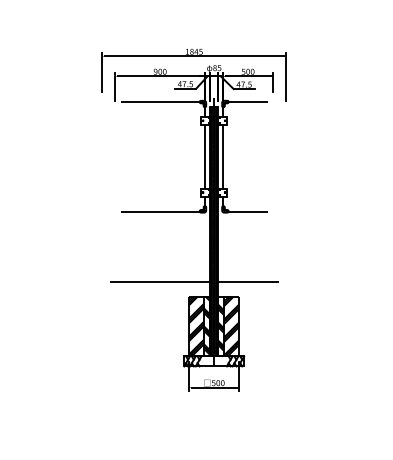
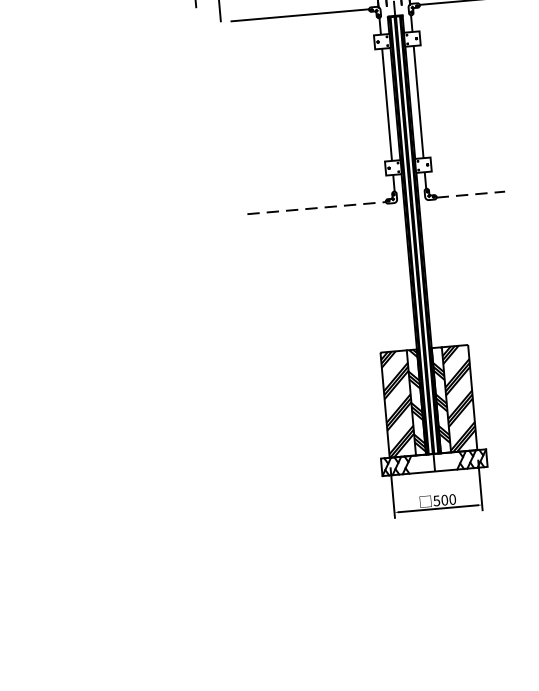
line: (160, 211) -> (317, 207), solid -> dashed
line: (248, 211) -> (471, 194), solid -> dashed
line: (159, 281) -> (326, 330), removed
line: (247, 281) -> (480, 317), removed

